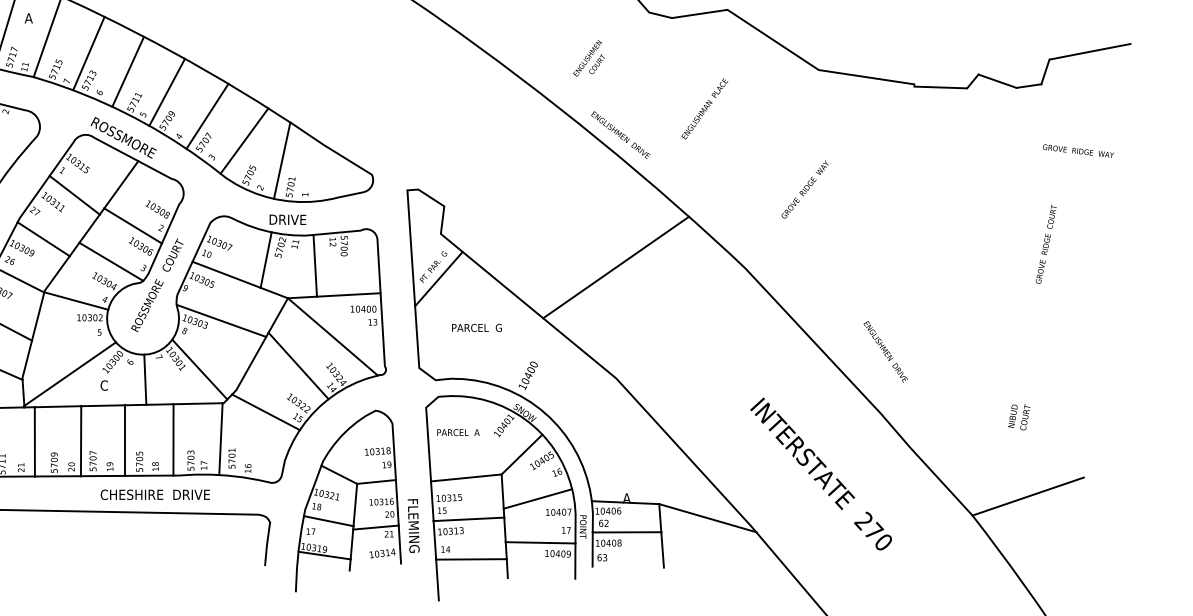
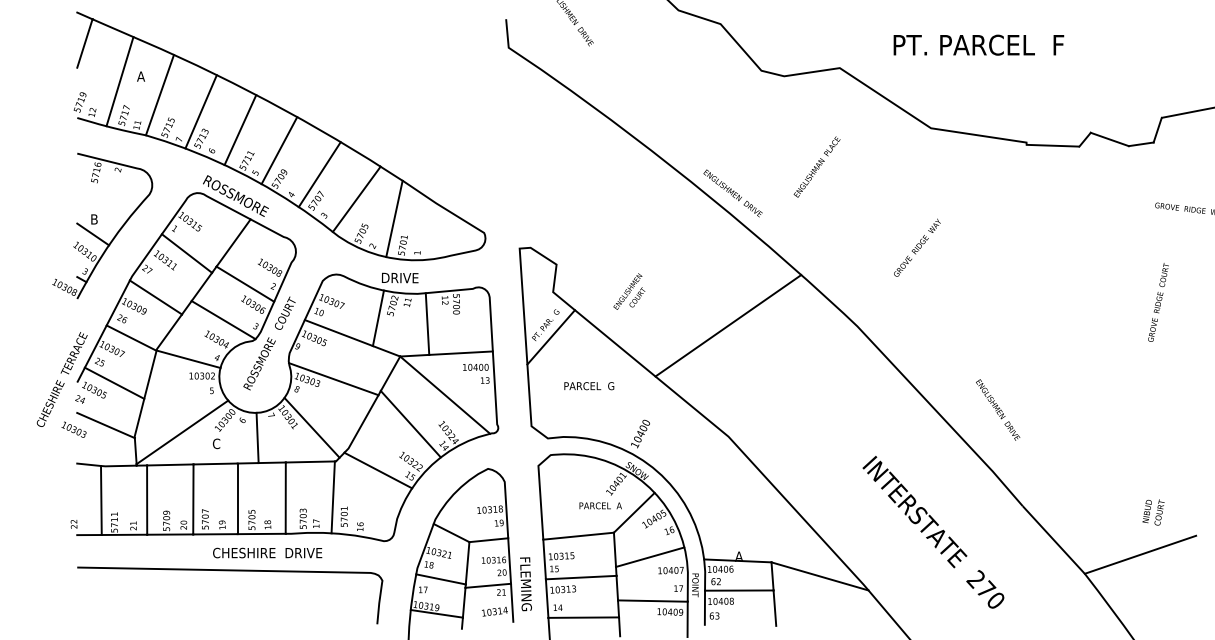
text: (589, 58) -> (629, 291), moved
text: (1019, 417) -> (1153, 512), moved
text: (458, 432) -> (600, 505), moved

